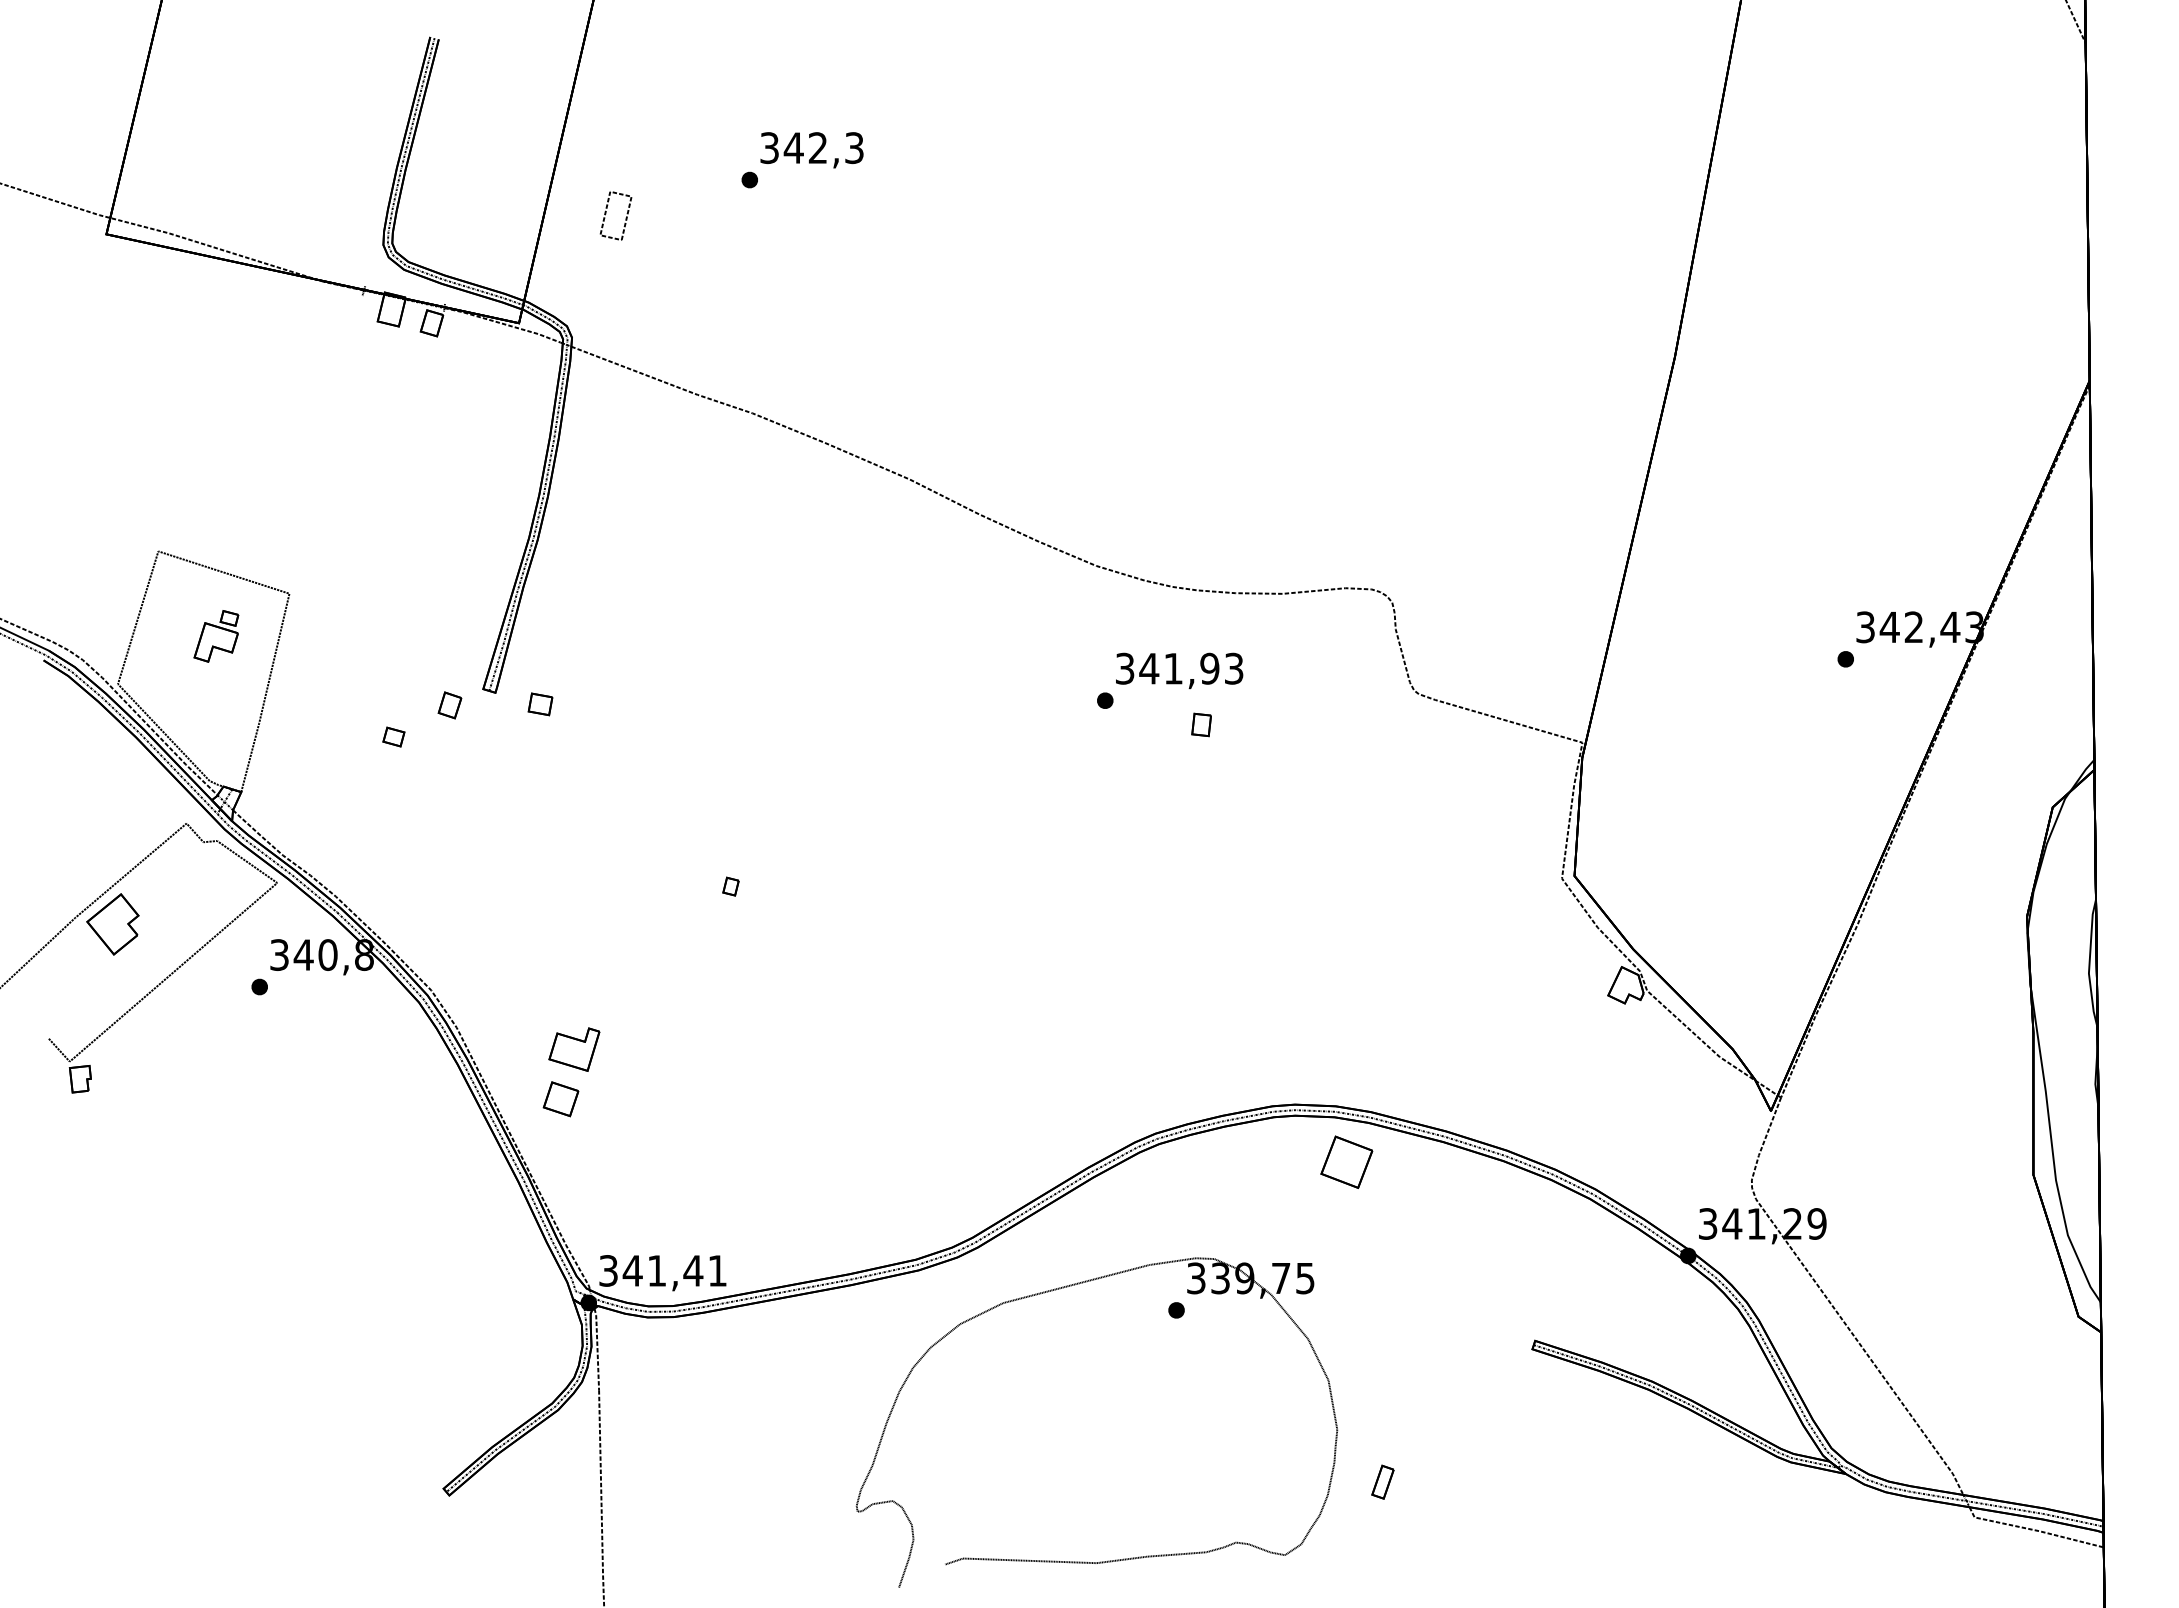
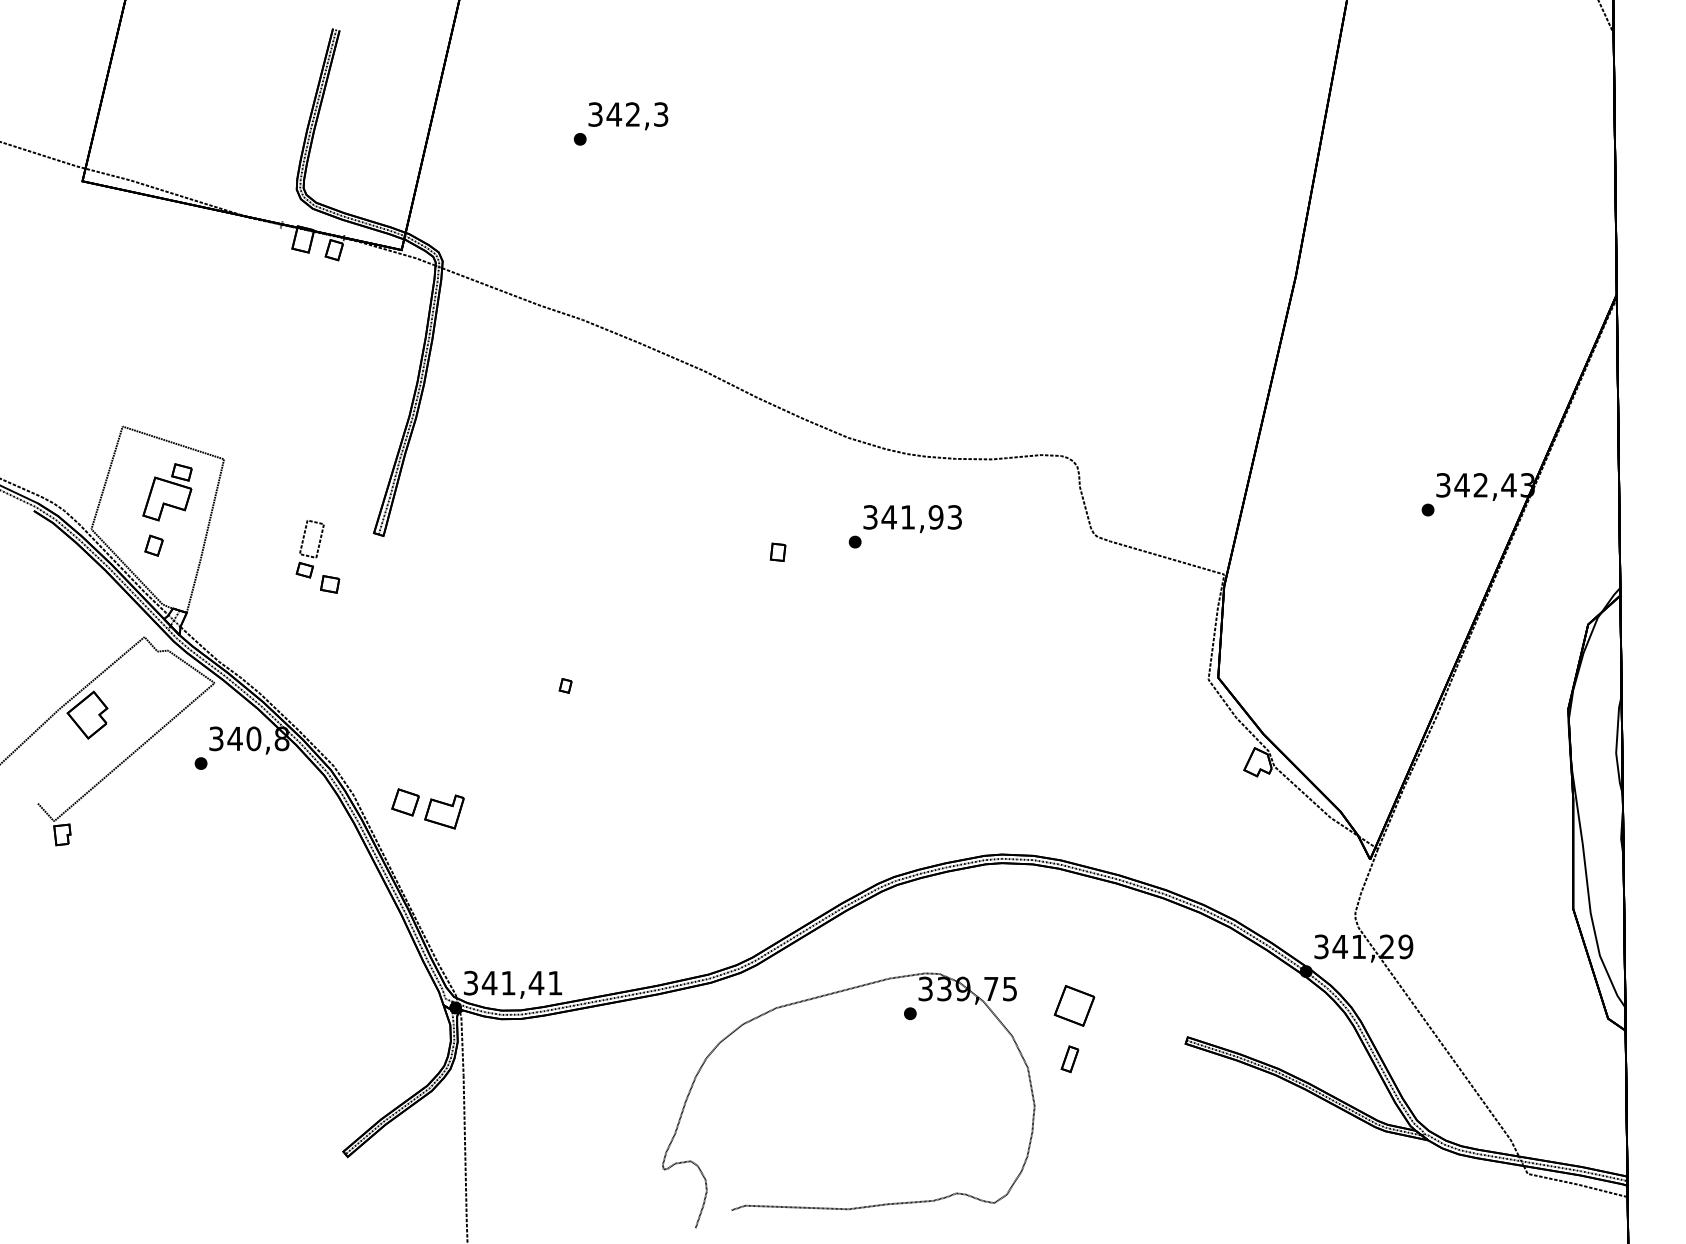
part: (606, 214) -> (304, 538), moved
part: (216, 636) -> (167, 492), size x1.43
part: (540, 704) -> (330, 584), moved
part: (449, 705) -> (153, 545), moved
part: (1201, 724) -> (778, 551), moved
part: (560, 1099) -> (405, 802), moved
part: (1346, 1161) -> (1074, 1005), moved
part: (1382, 1481) -> (1069, 1058), moved

